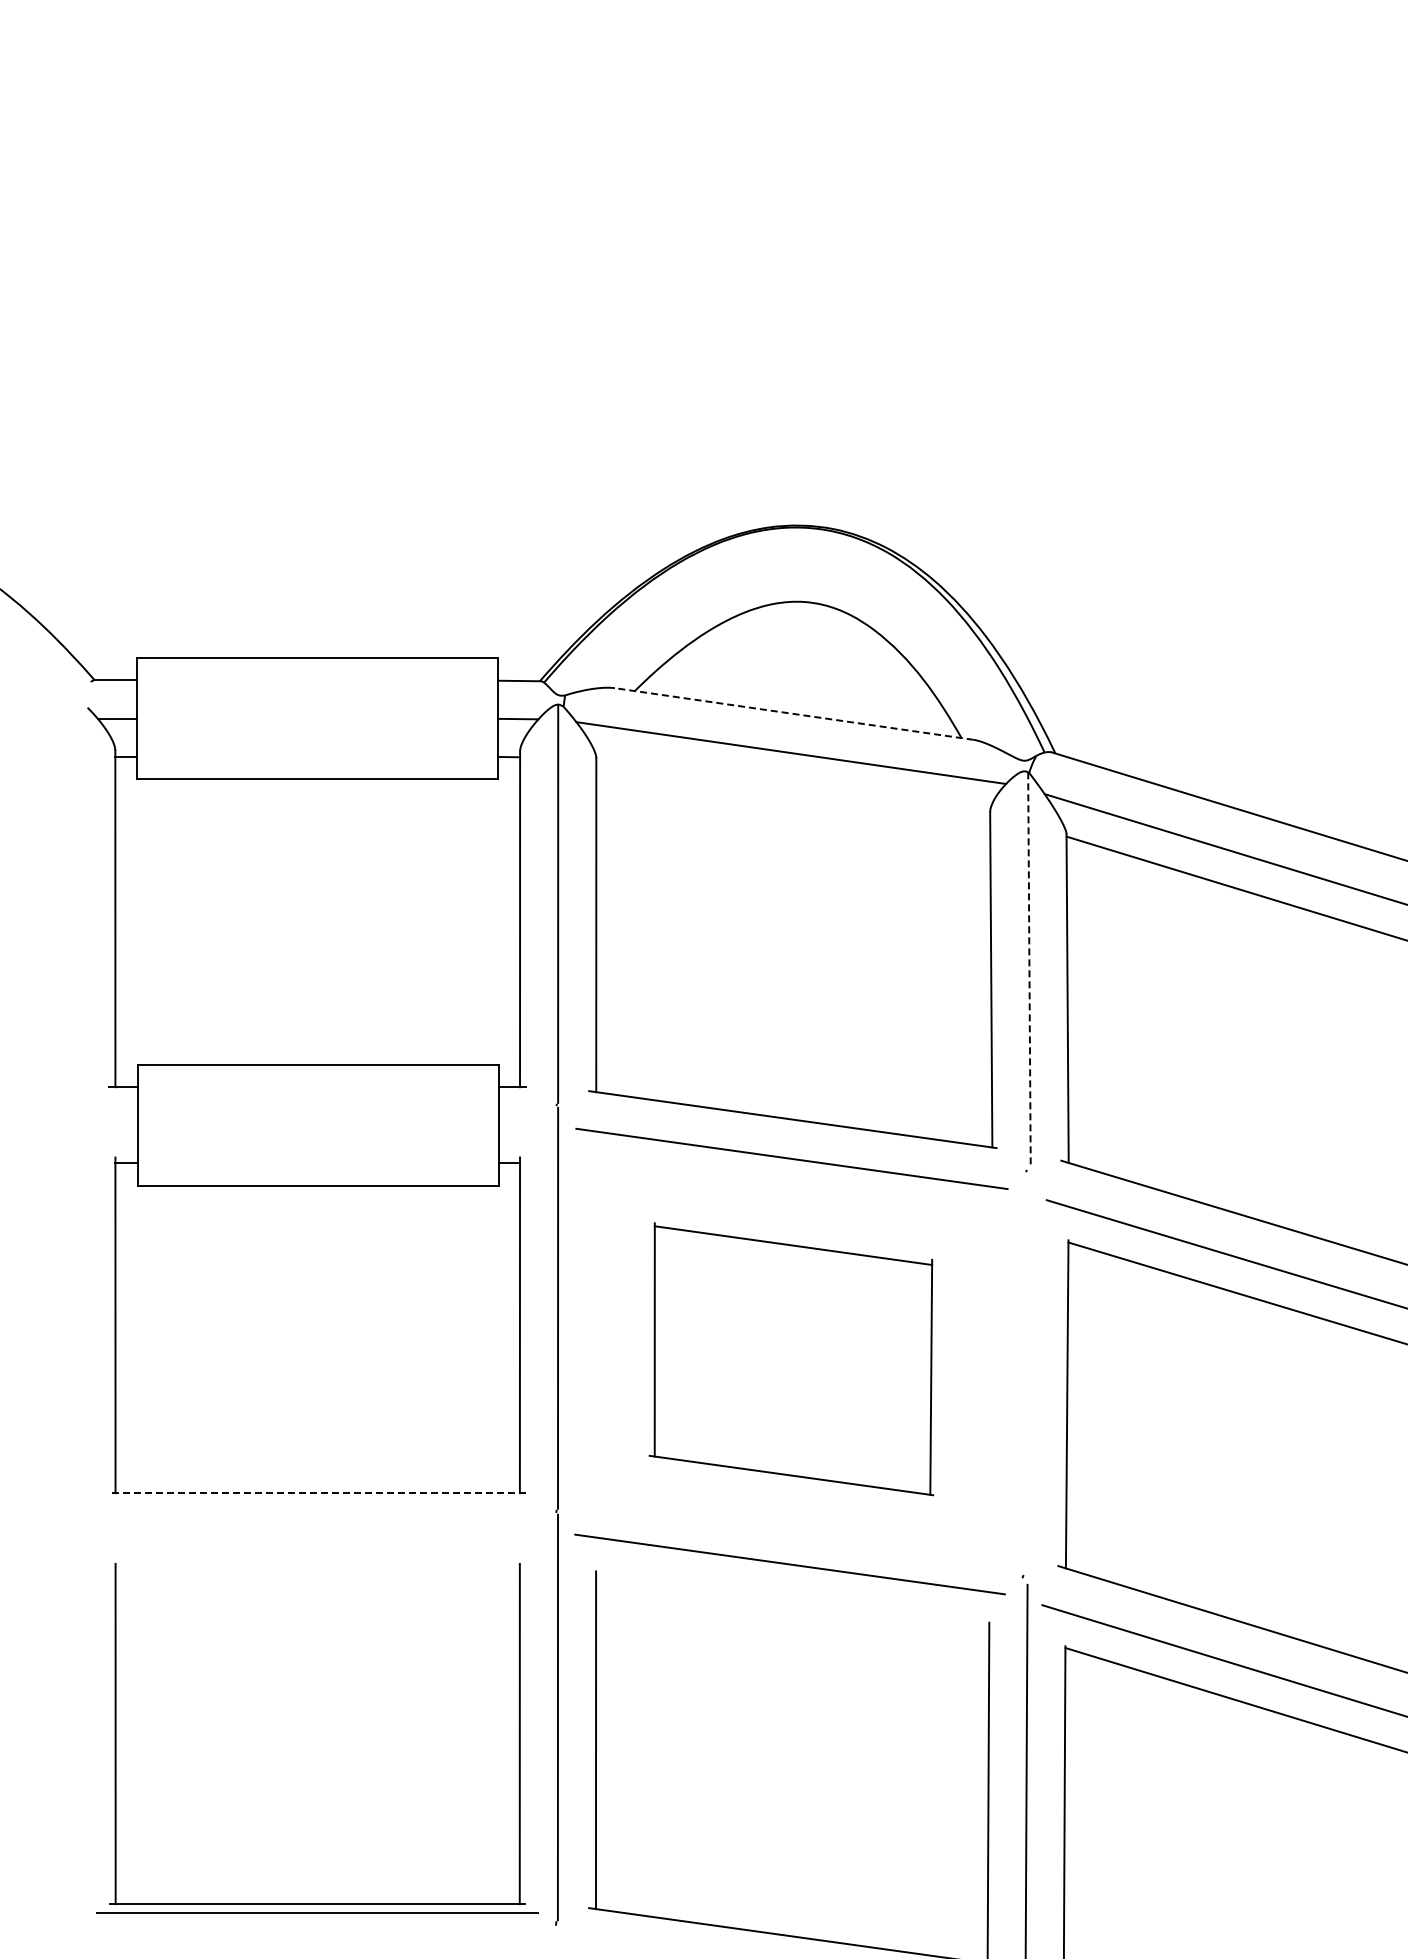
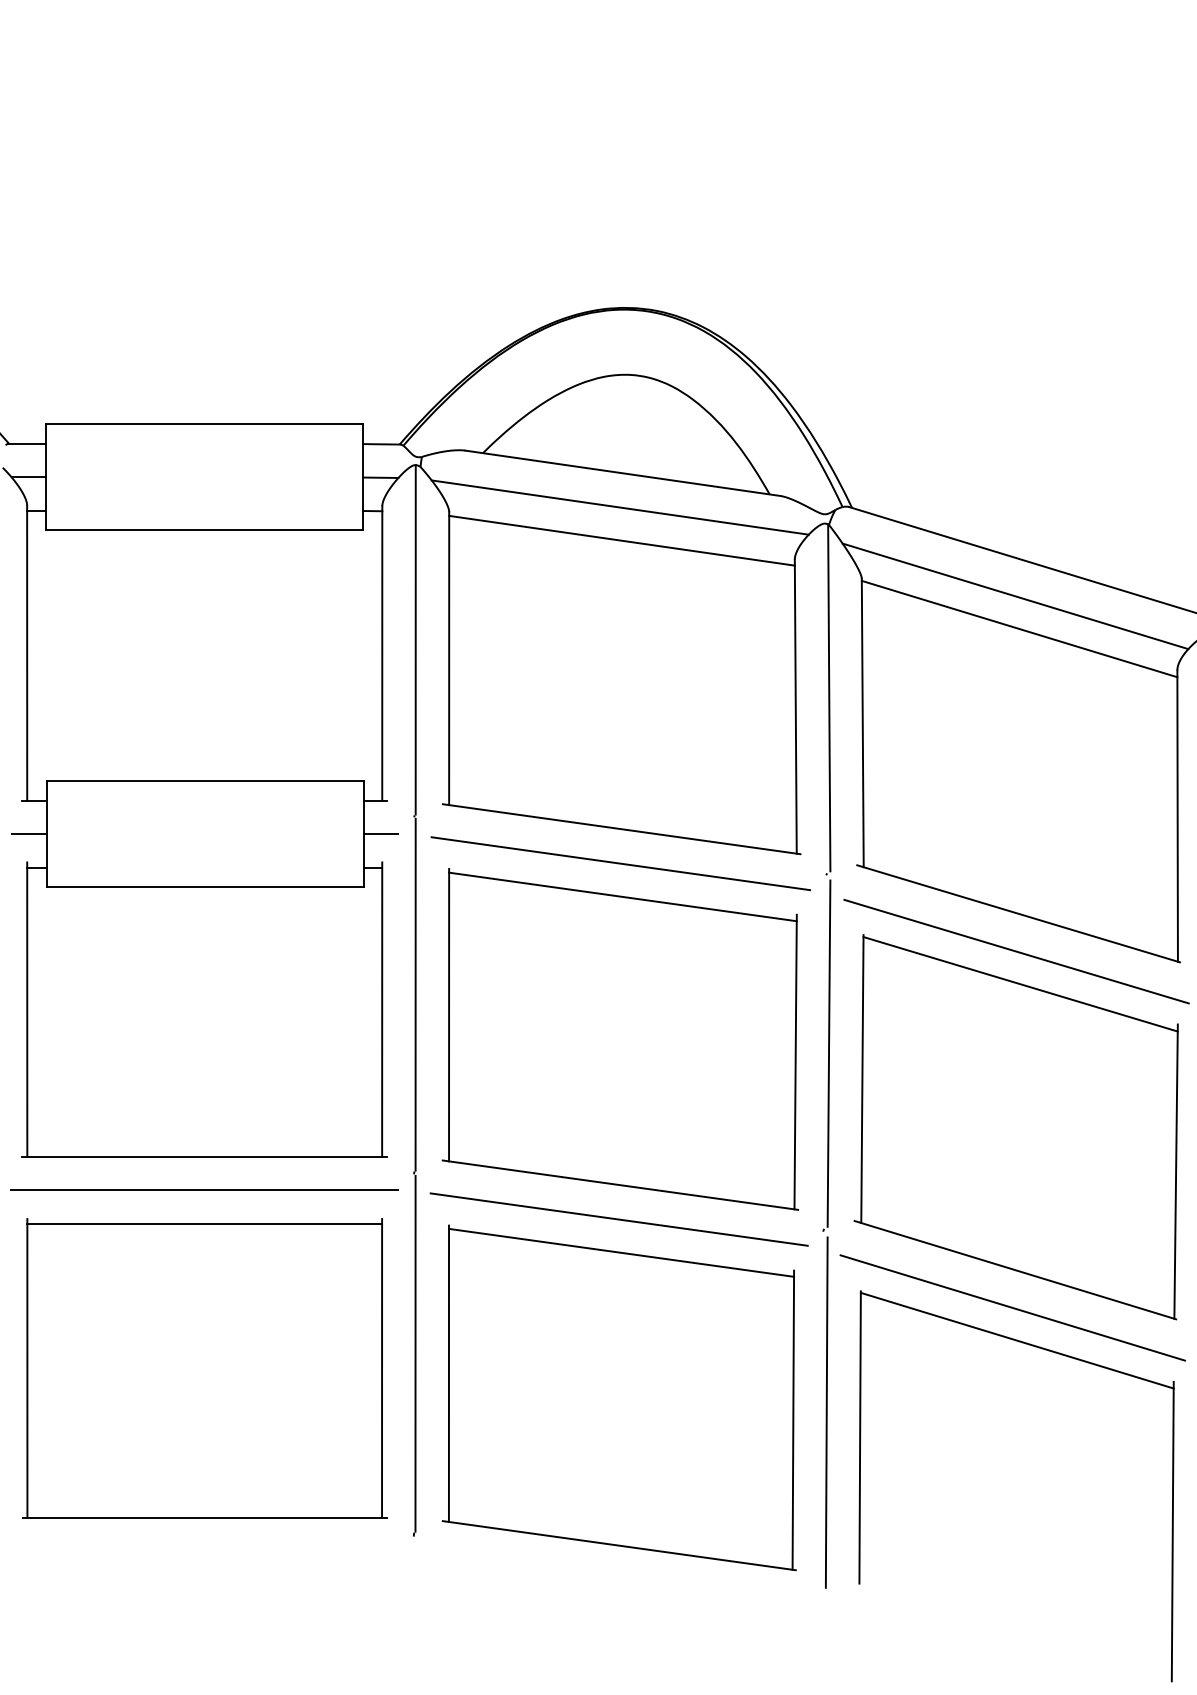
line: (793, 713) -> (622, 472), dashed -> solid
line: (793, 790) -> (622, 540), added
line: (1029, 970) -> (829, 698), dashed -> solid
line: (117, 1125) -> (29, 834), added
line: (517, 1125) -> (380, 834), added
part: (791, 1359) -> (620, 1039), size x1.43
line: (1028, 1375) -> (828, 1053), added
line: (317, 1493) -> (204, 1157), dashed -> solid
line: (317, 1569) -> (204, 1223), added
line: (792, 1602) -> (621, 1252), added
line: (317, 1912) -> (204, 1189), moved

